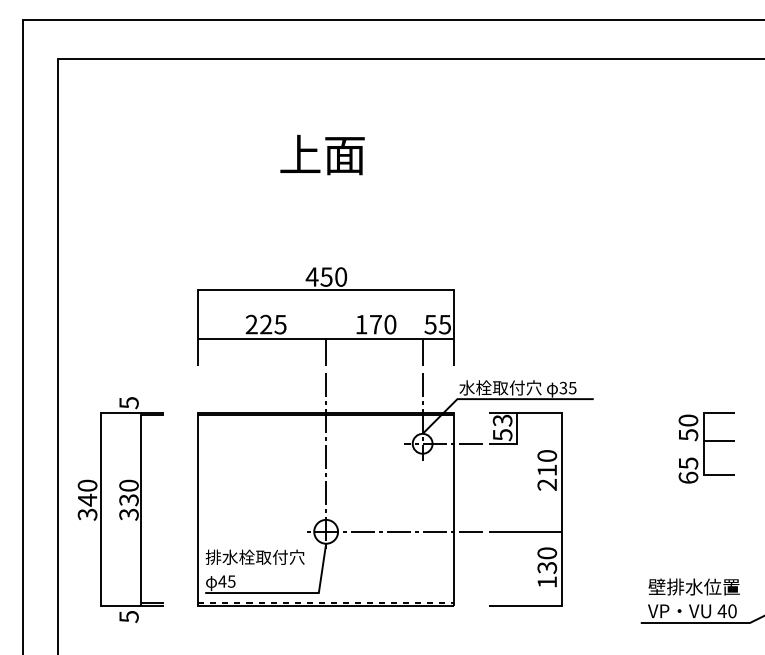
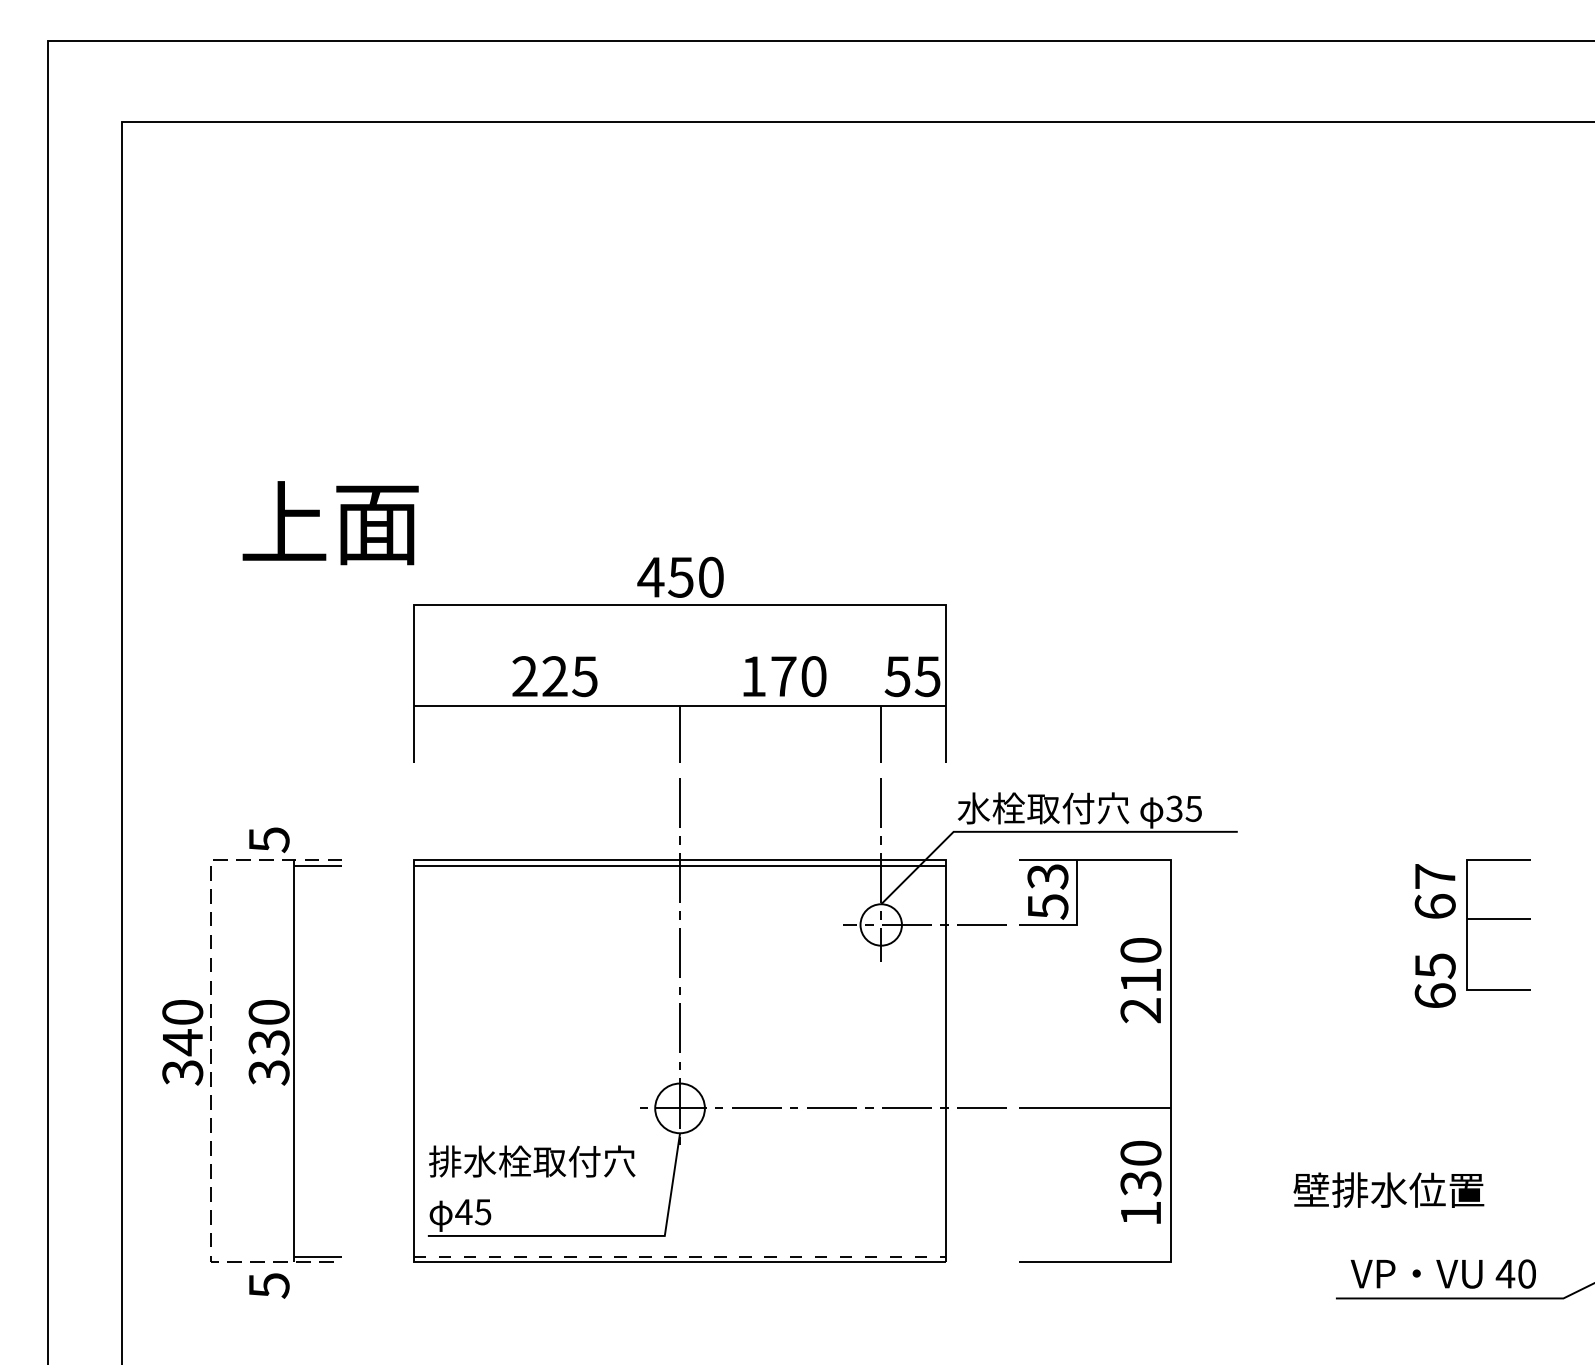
text: (322, 154) -> (330, 521), moved
text: (688, 427) -> (1435, 890), 50 -> 67
line: (101, 509) -> (211, 1061), solid -> dashed
text: (693, 586) -> (1387, 1189), moved

